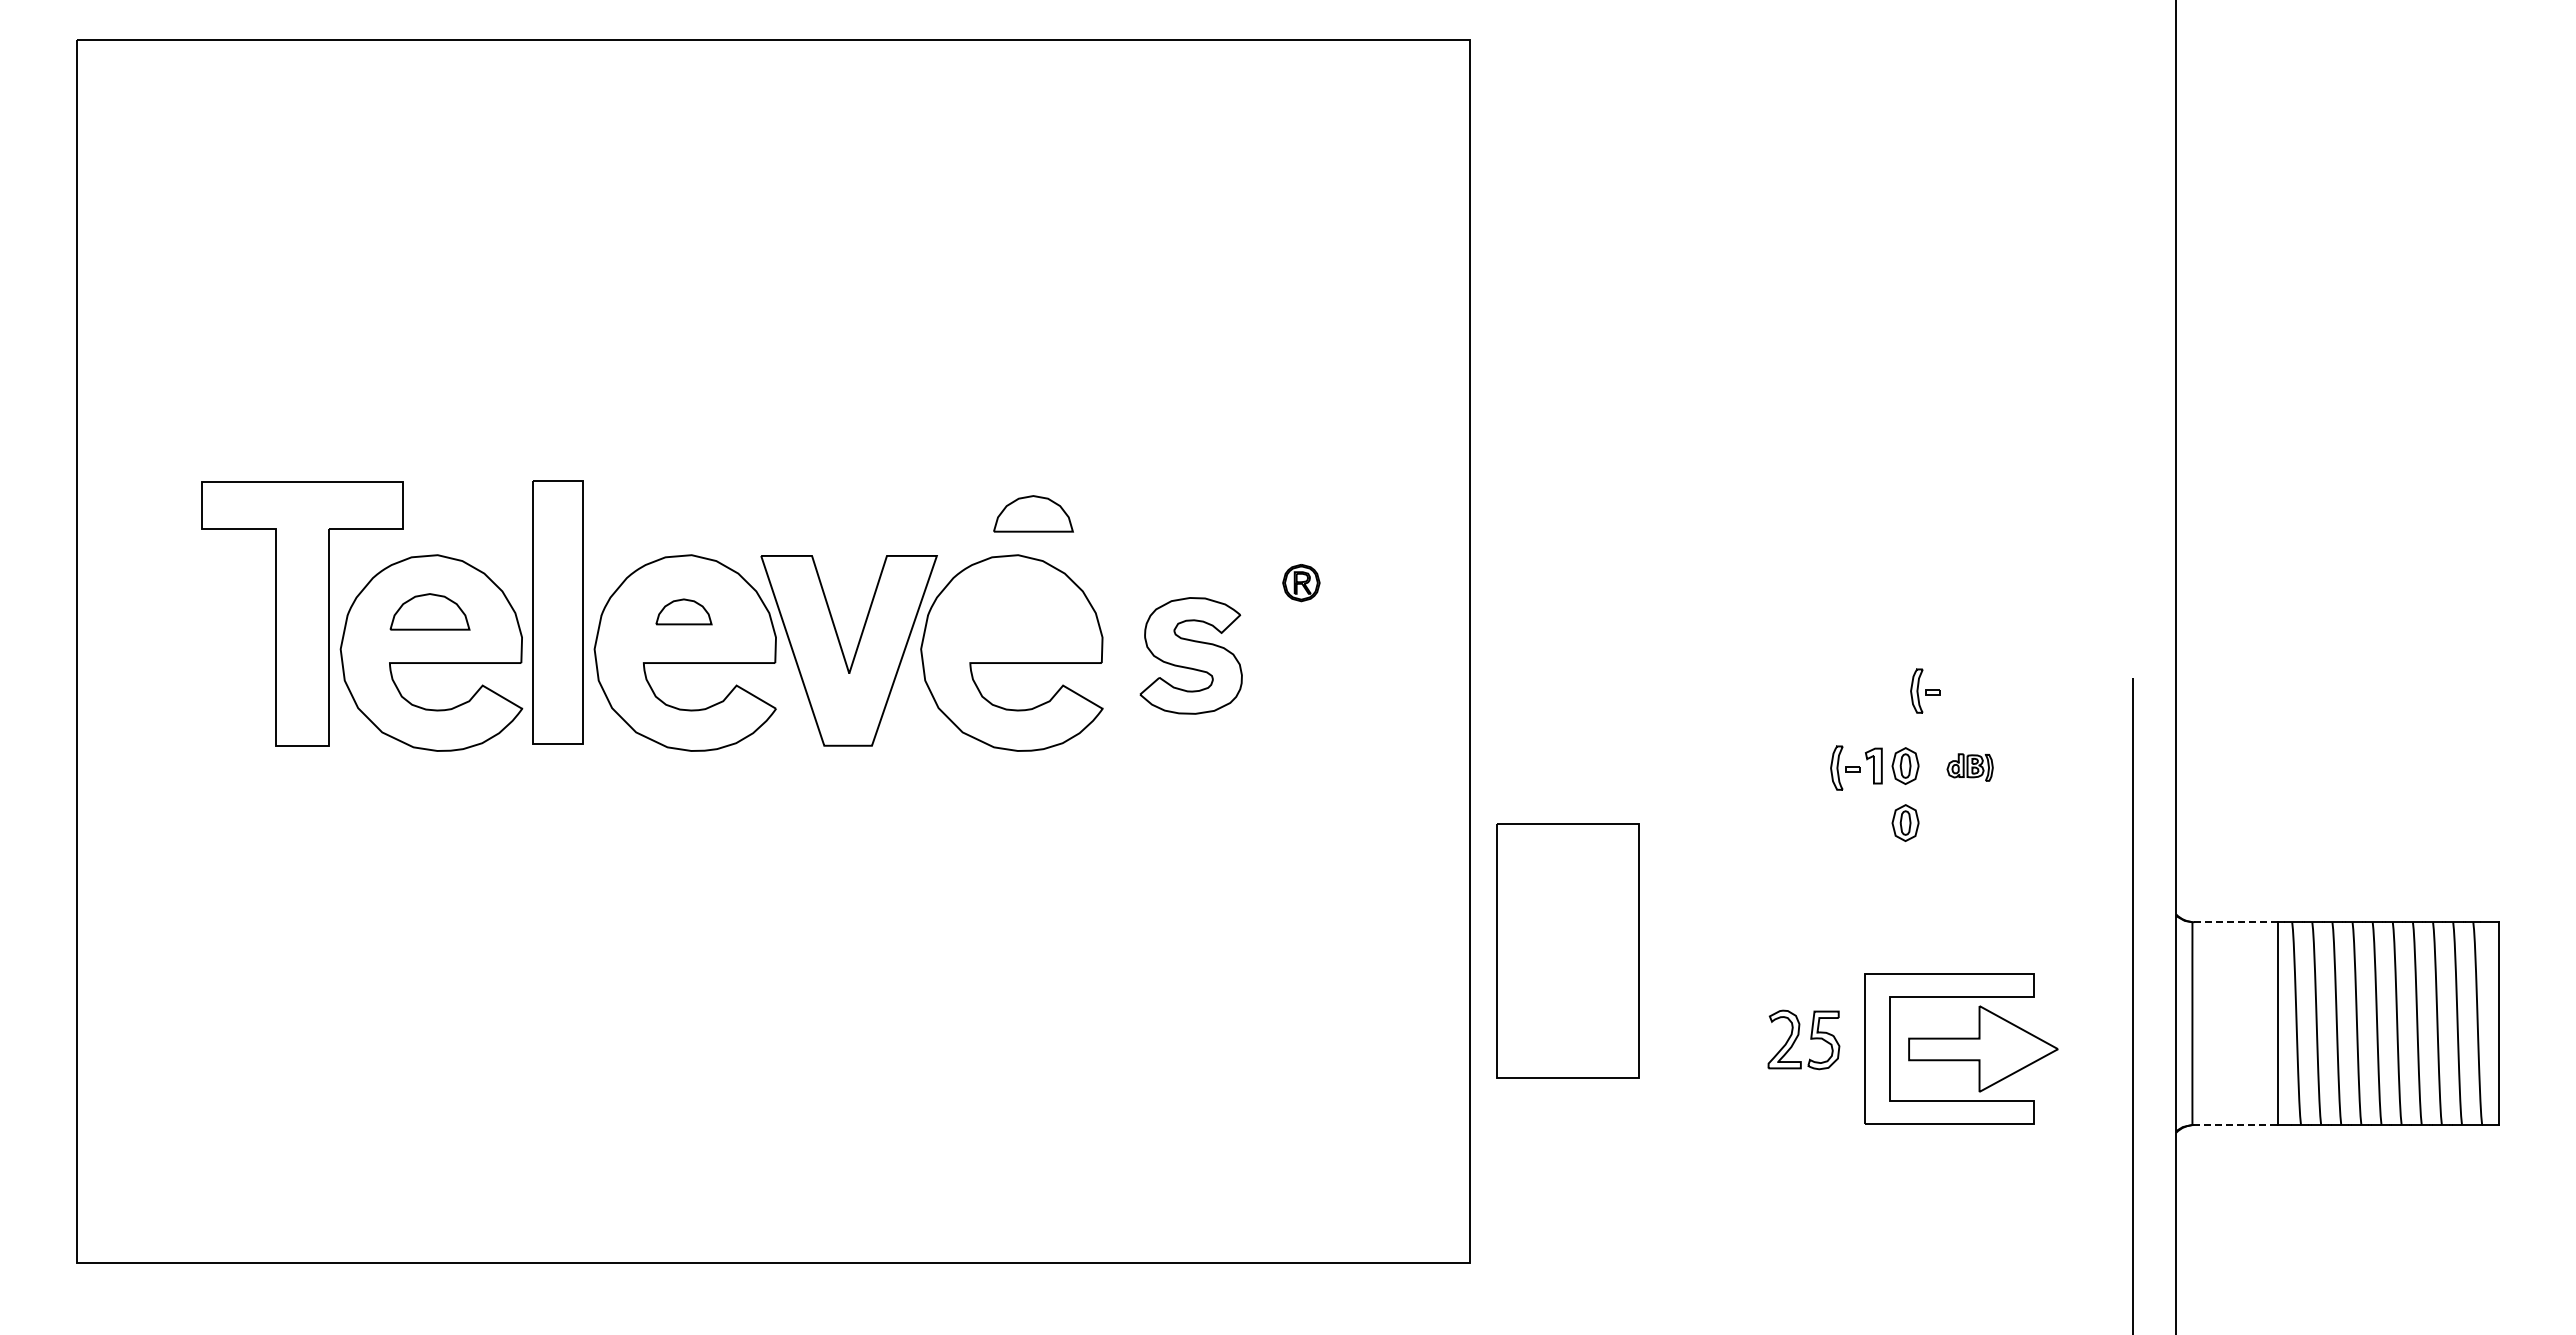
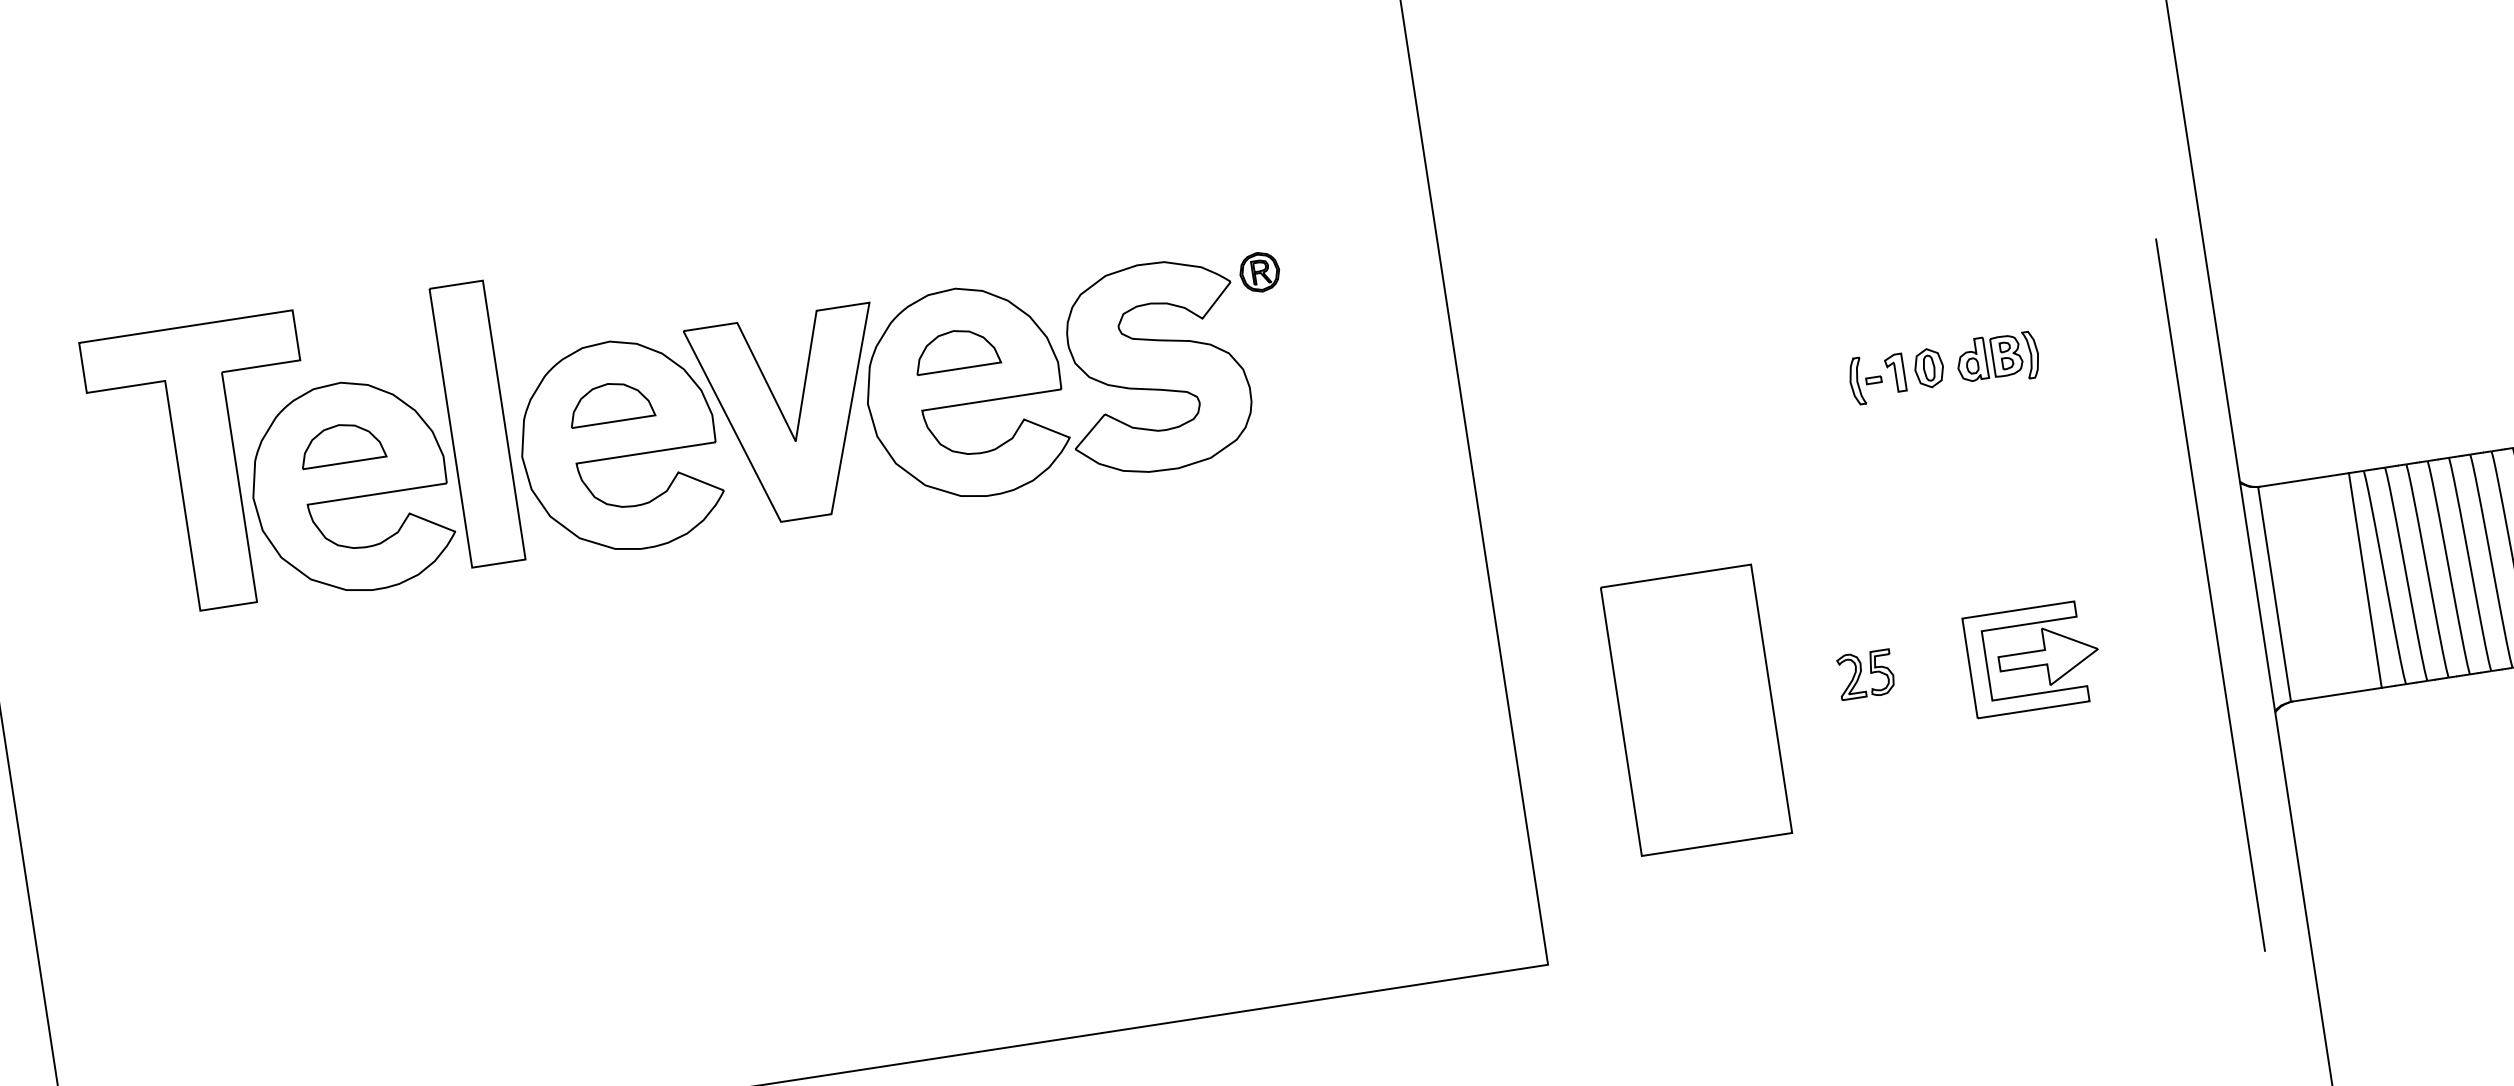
part: (1033, 513) -> (956, 349), moved
part: (683, 611) -> (610, 402), size x1.43
part: (1190, 655) -> (1154, 366), size x1.67
part: (1925, 690) -> (1937, 284), removed
part: (1969, 767) -> (1997, 359), size x1.67
part: (1905, 822) -> (1938, 427), removed
line: (2235, 922) -> (2303, 480), dashed -> solid
part: (1567, 950) -> (1696, 709), moved
part: (1803, 1039) -> (1865, 674), size x0.71
part: (1961, 1048) -> (2034, 658), size x0.62
line: (2235, 1125) -> (2336, 695), dashed -> solid

